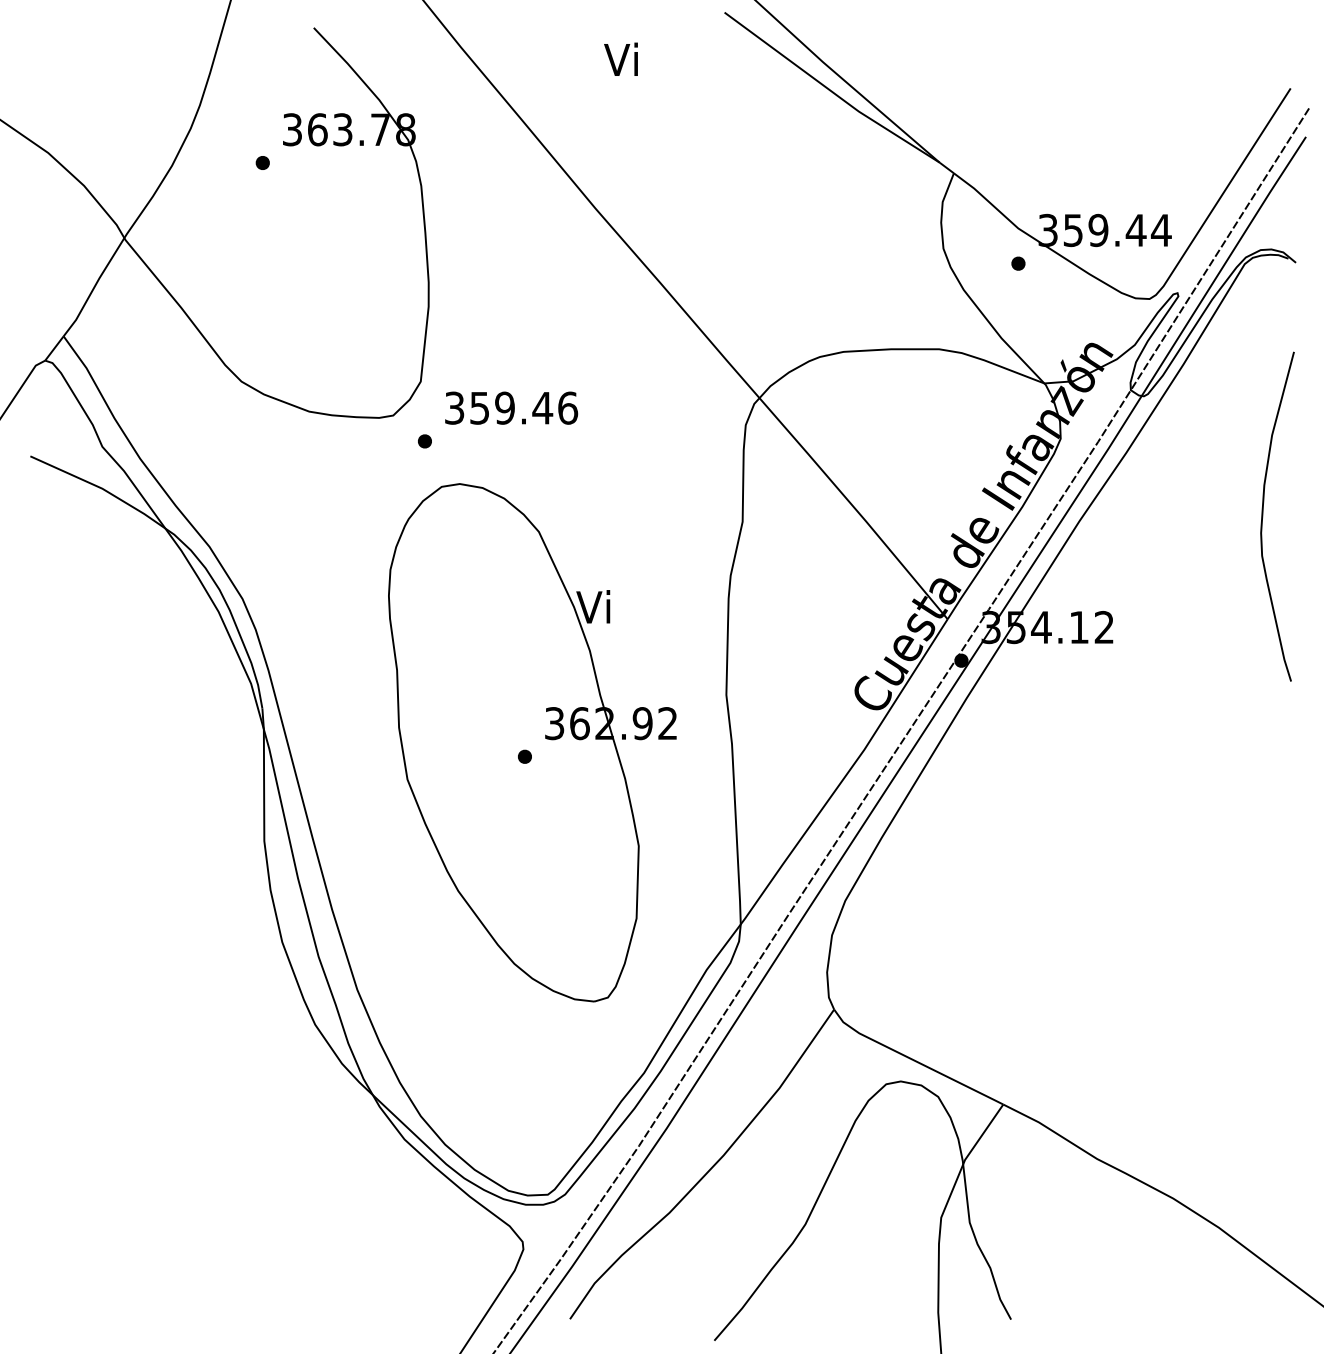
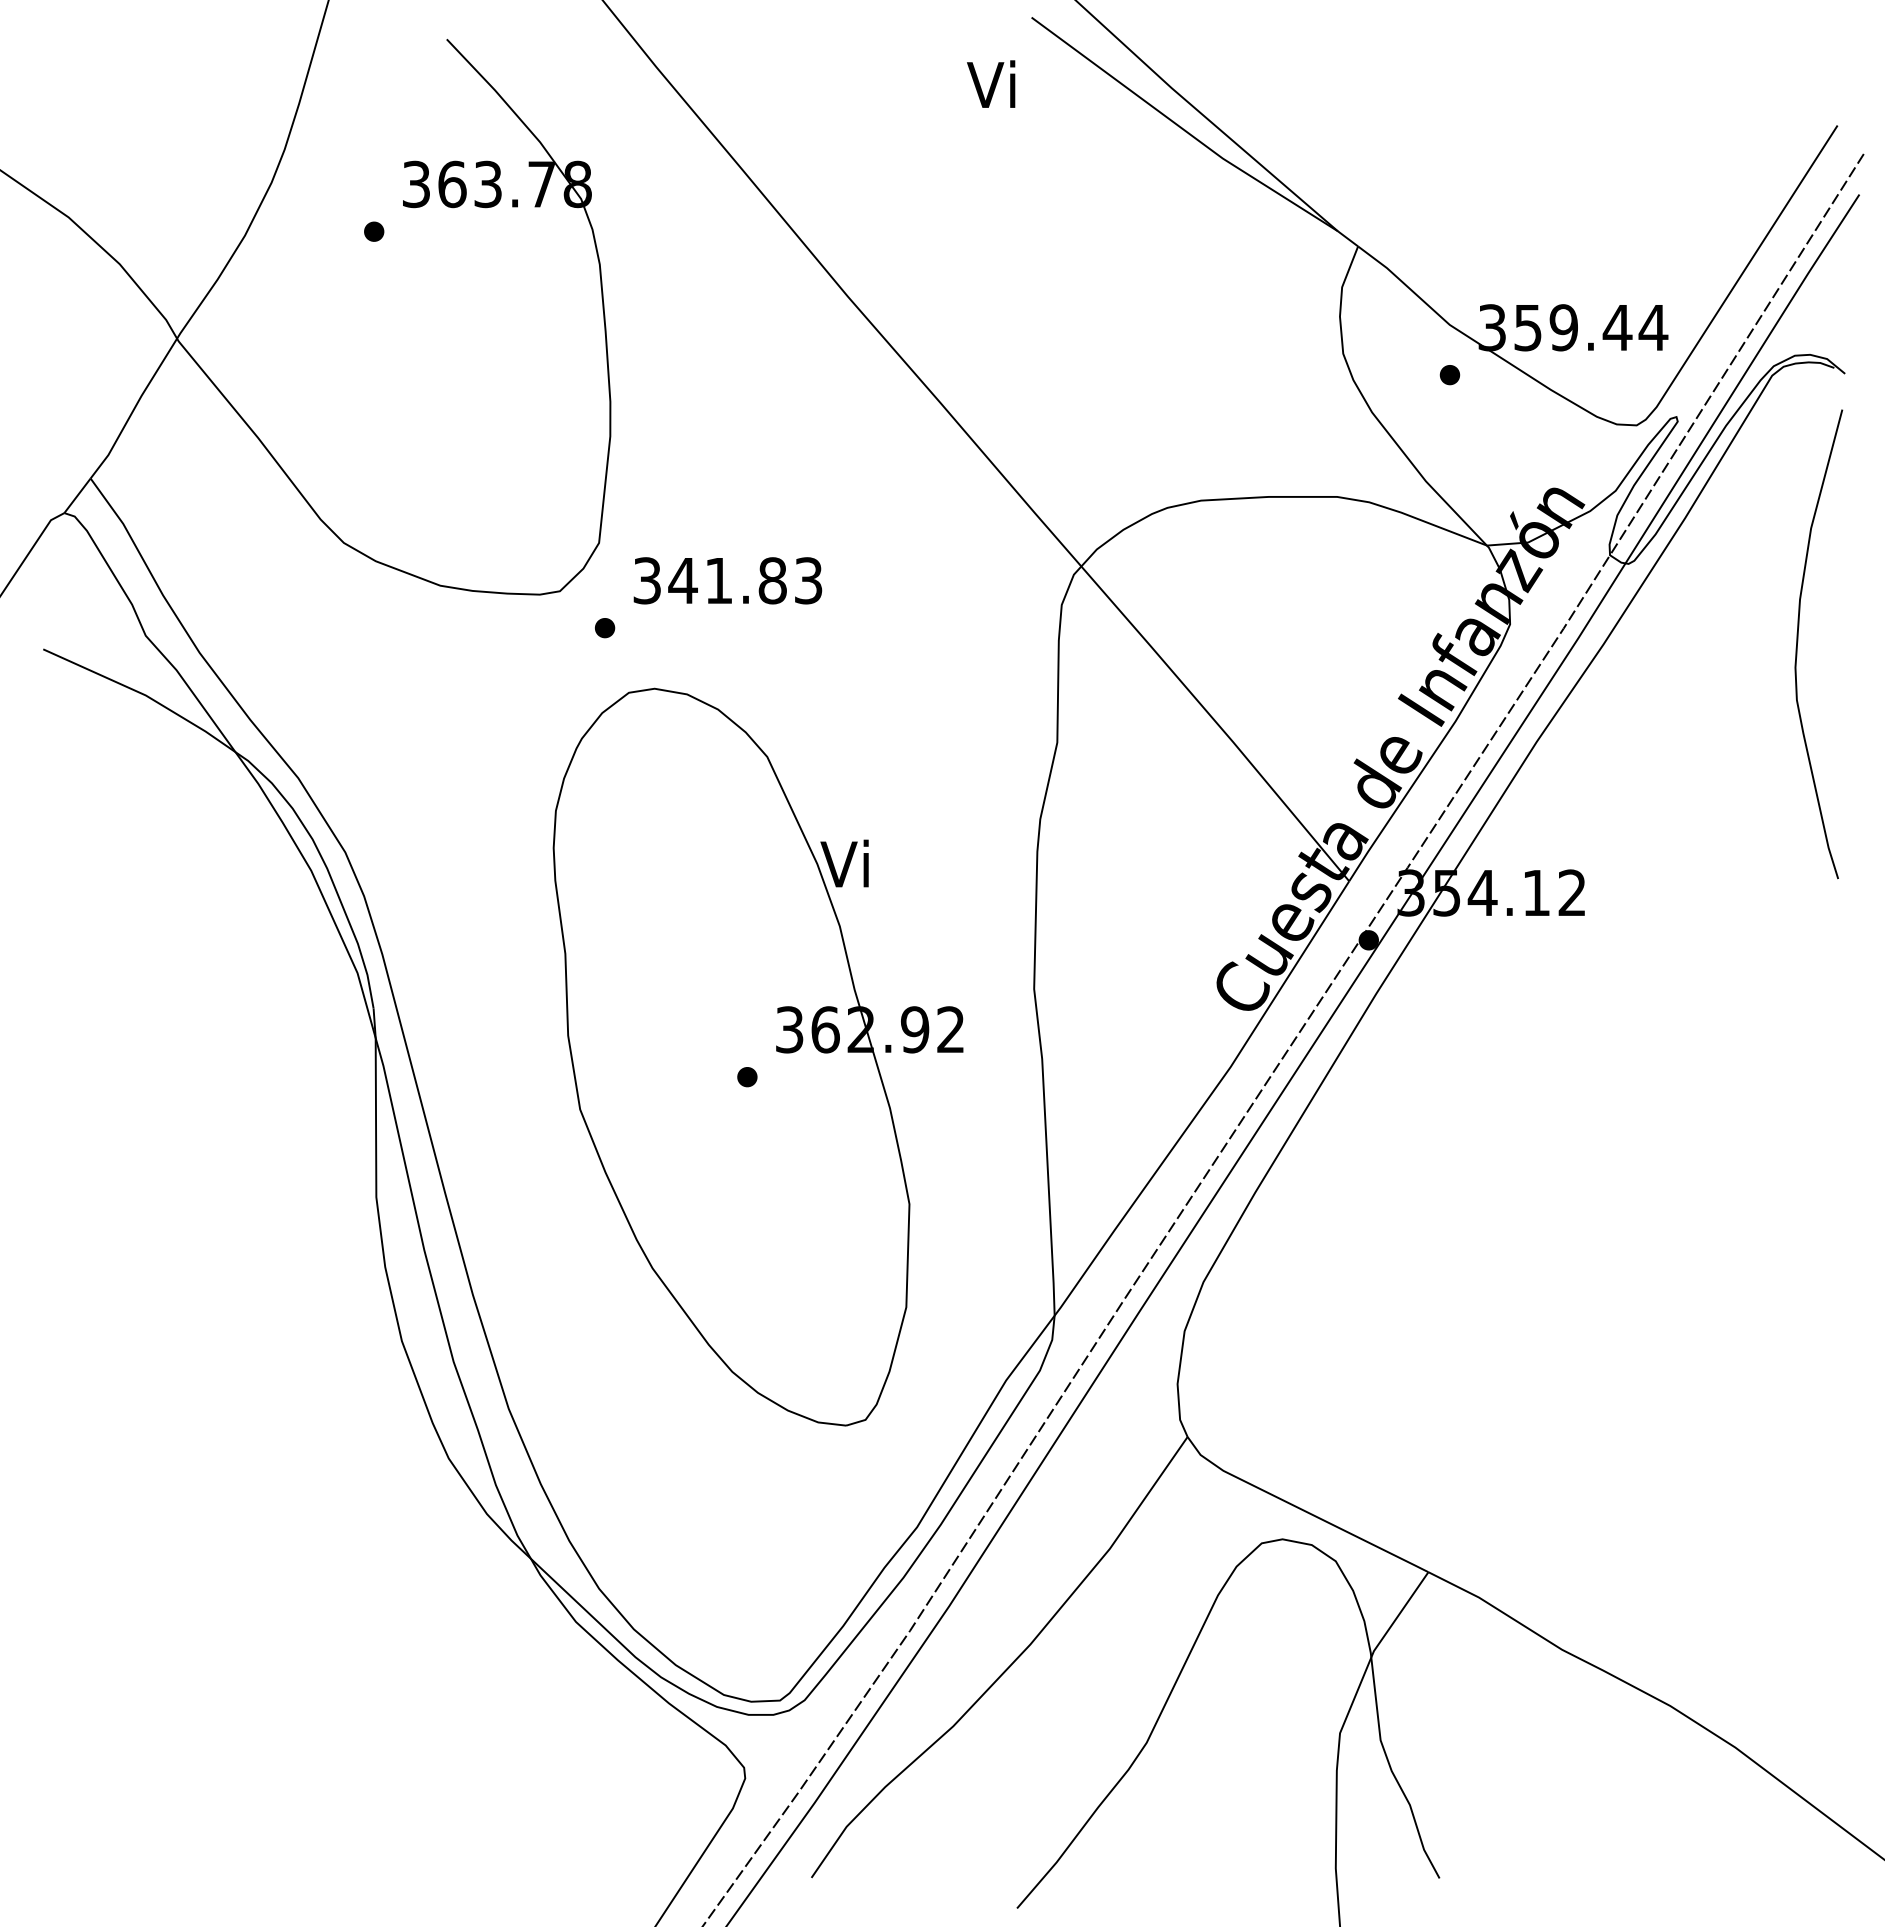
text: (621, 58) -> (991, 83), moved
text: (523, 407) -> (745, 580), 359.46 -> 341.83
curve: (1263, 515) -> (1798, 642), moved

